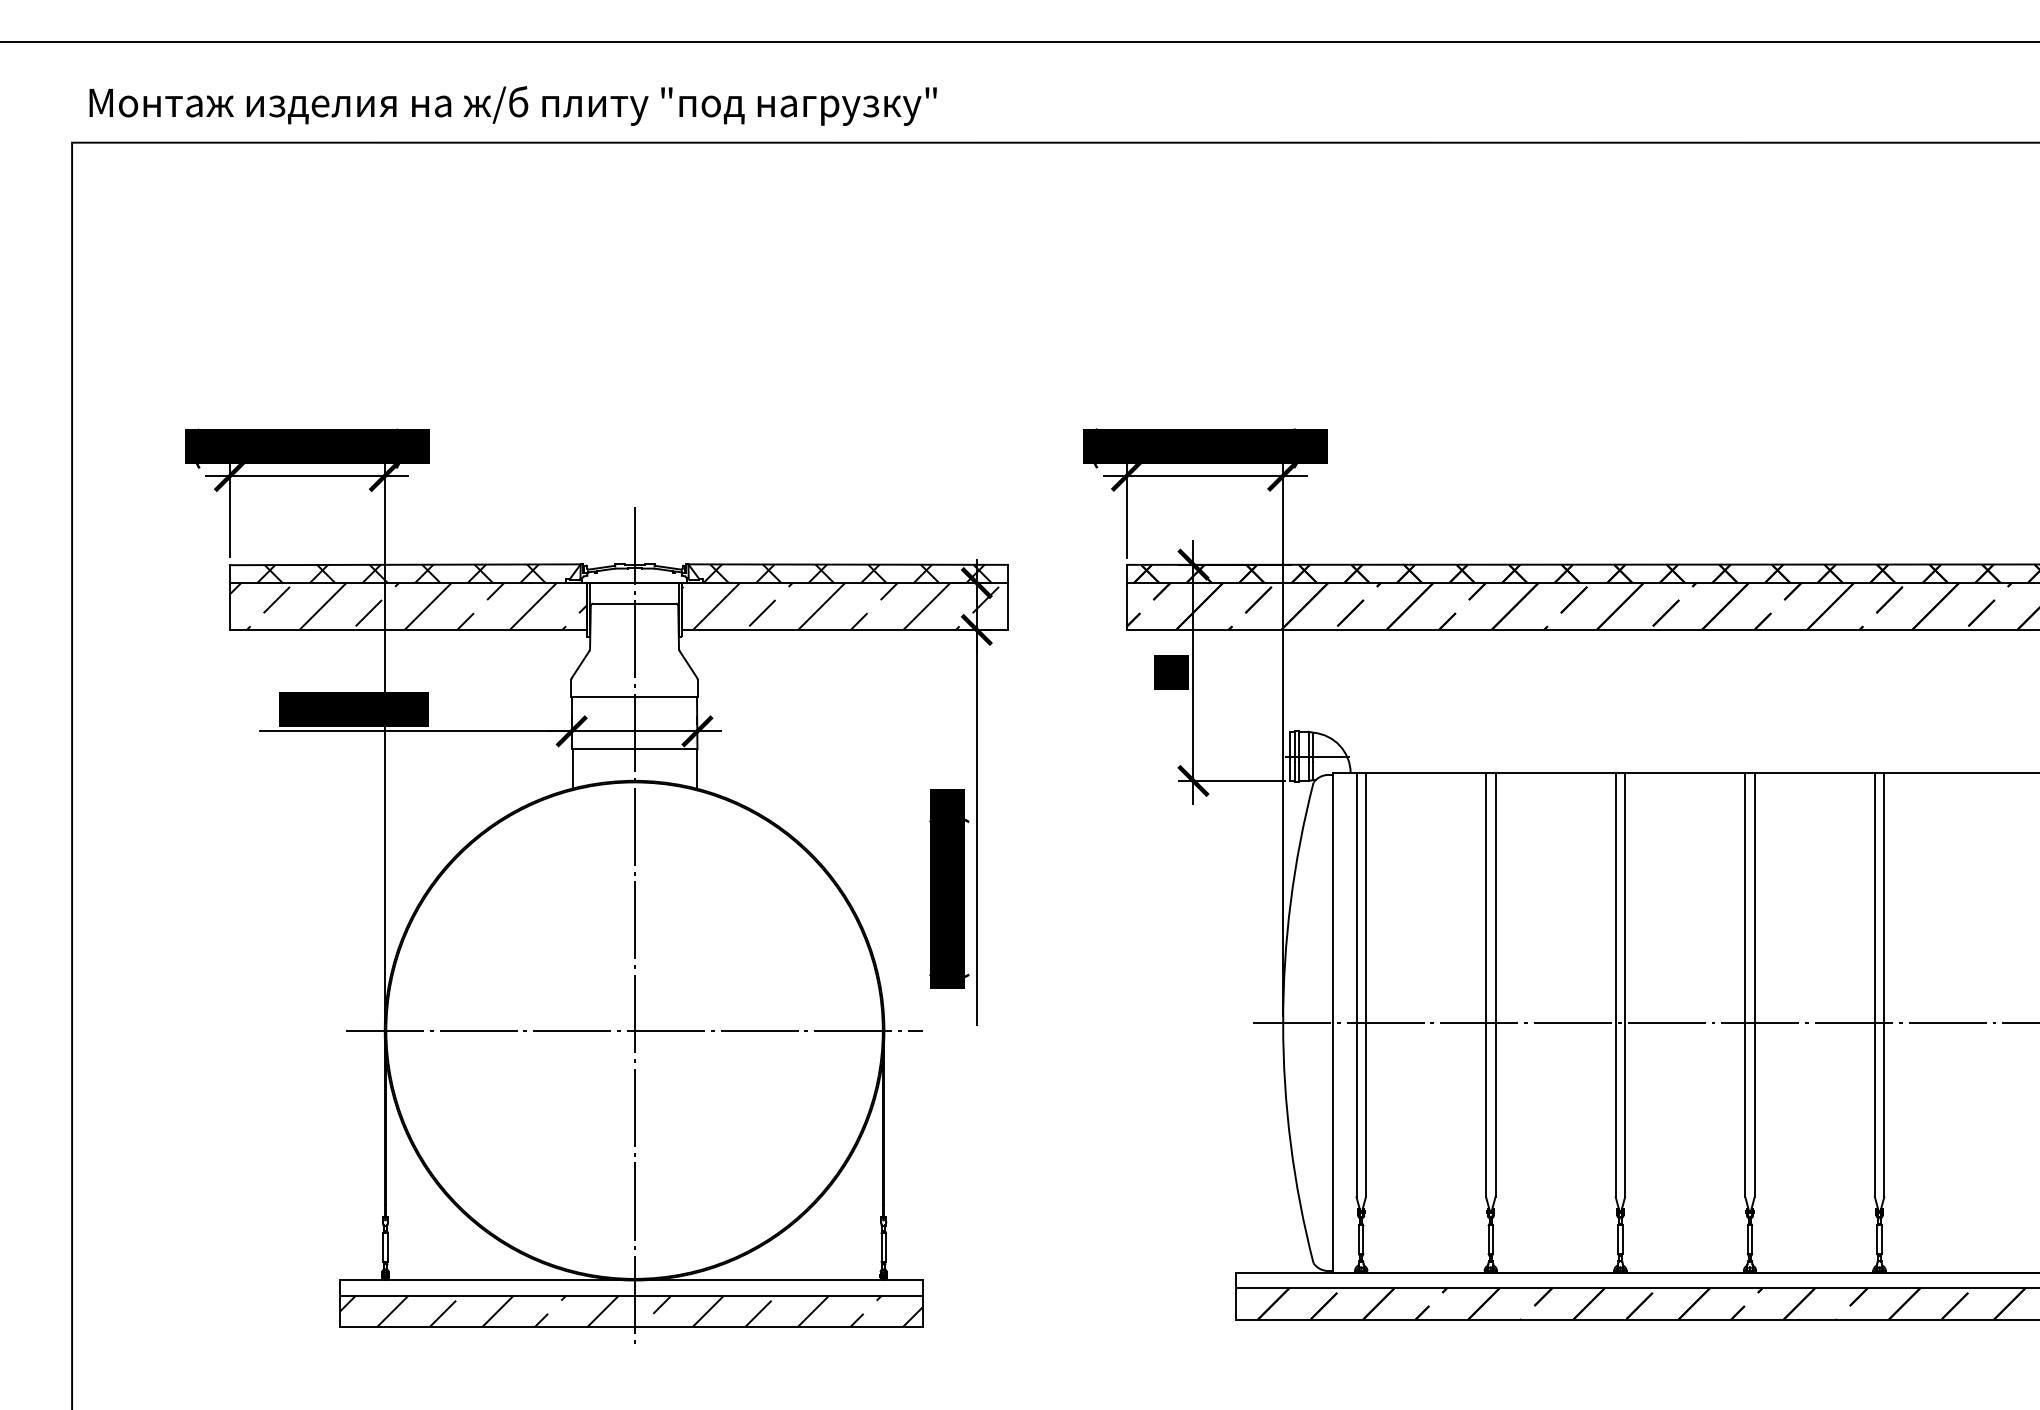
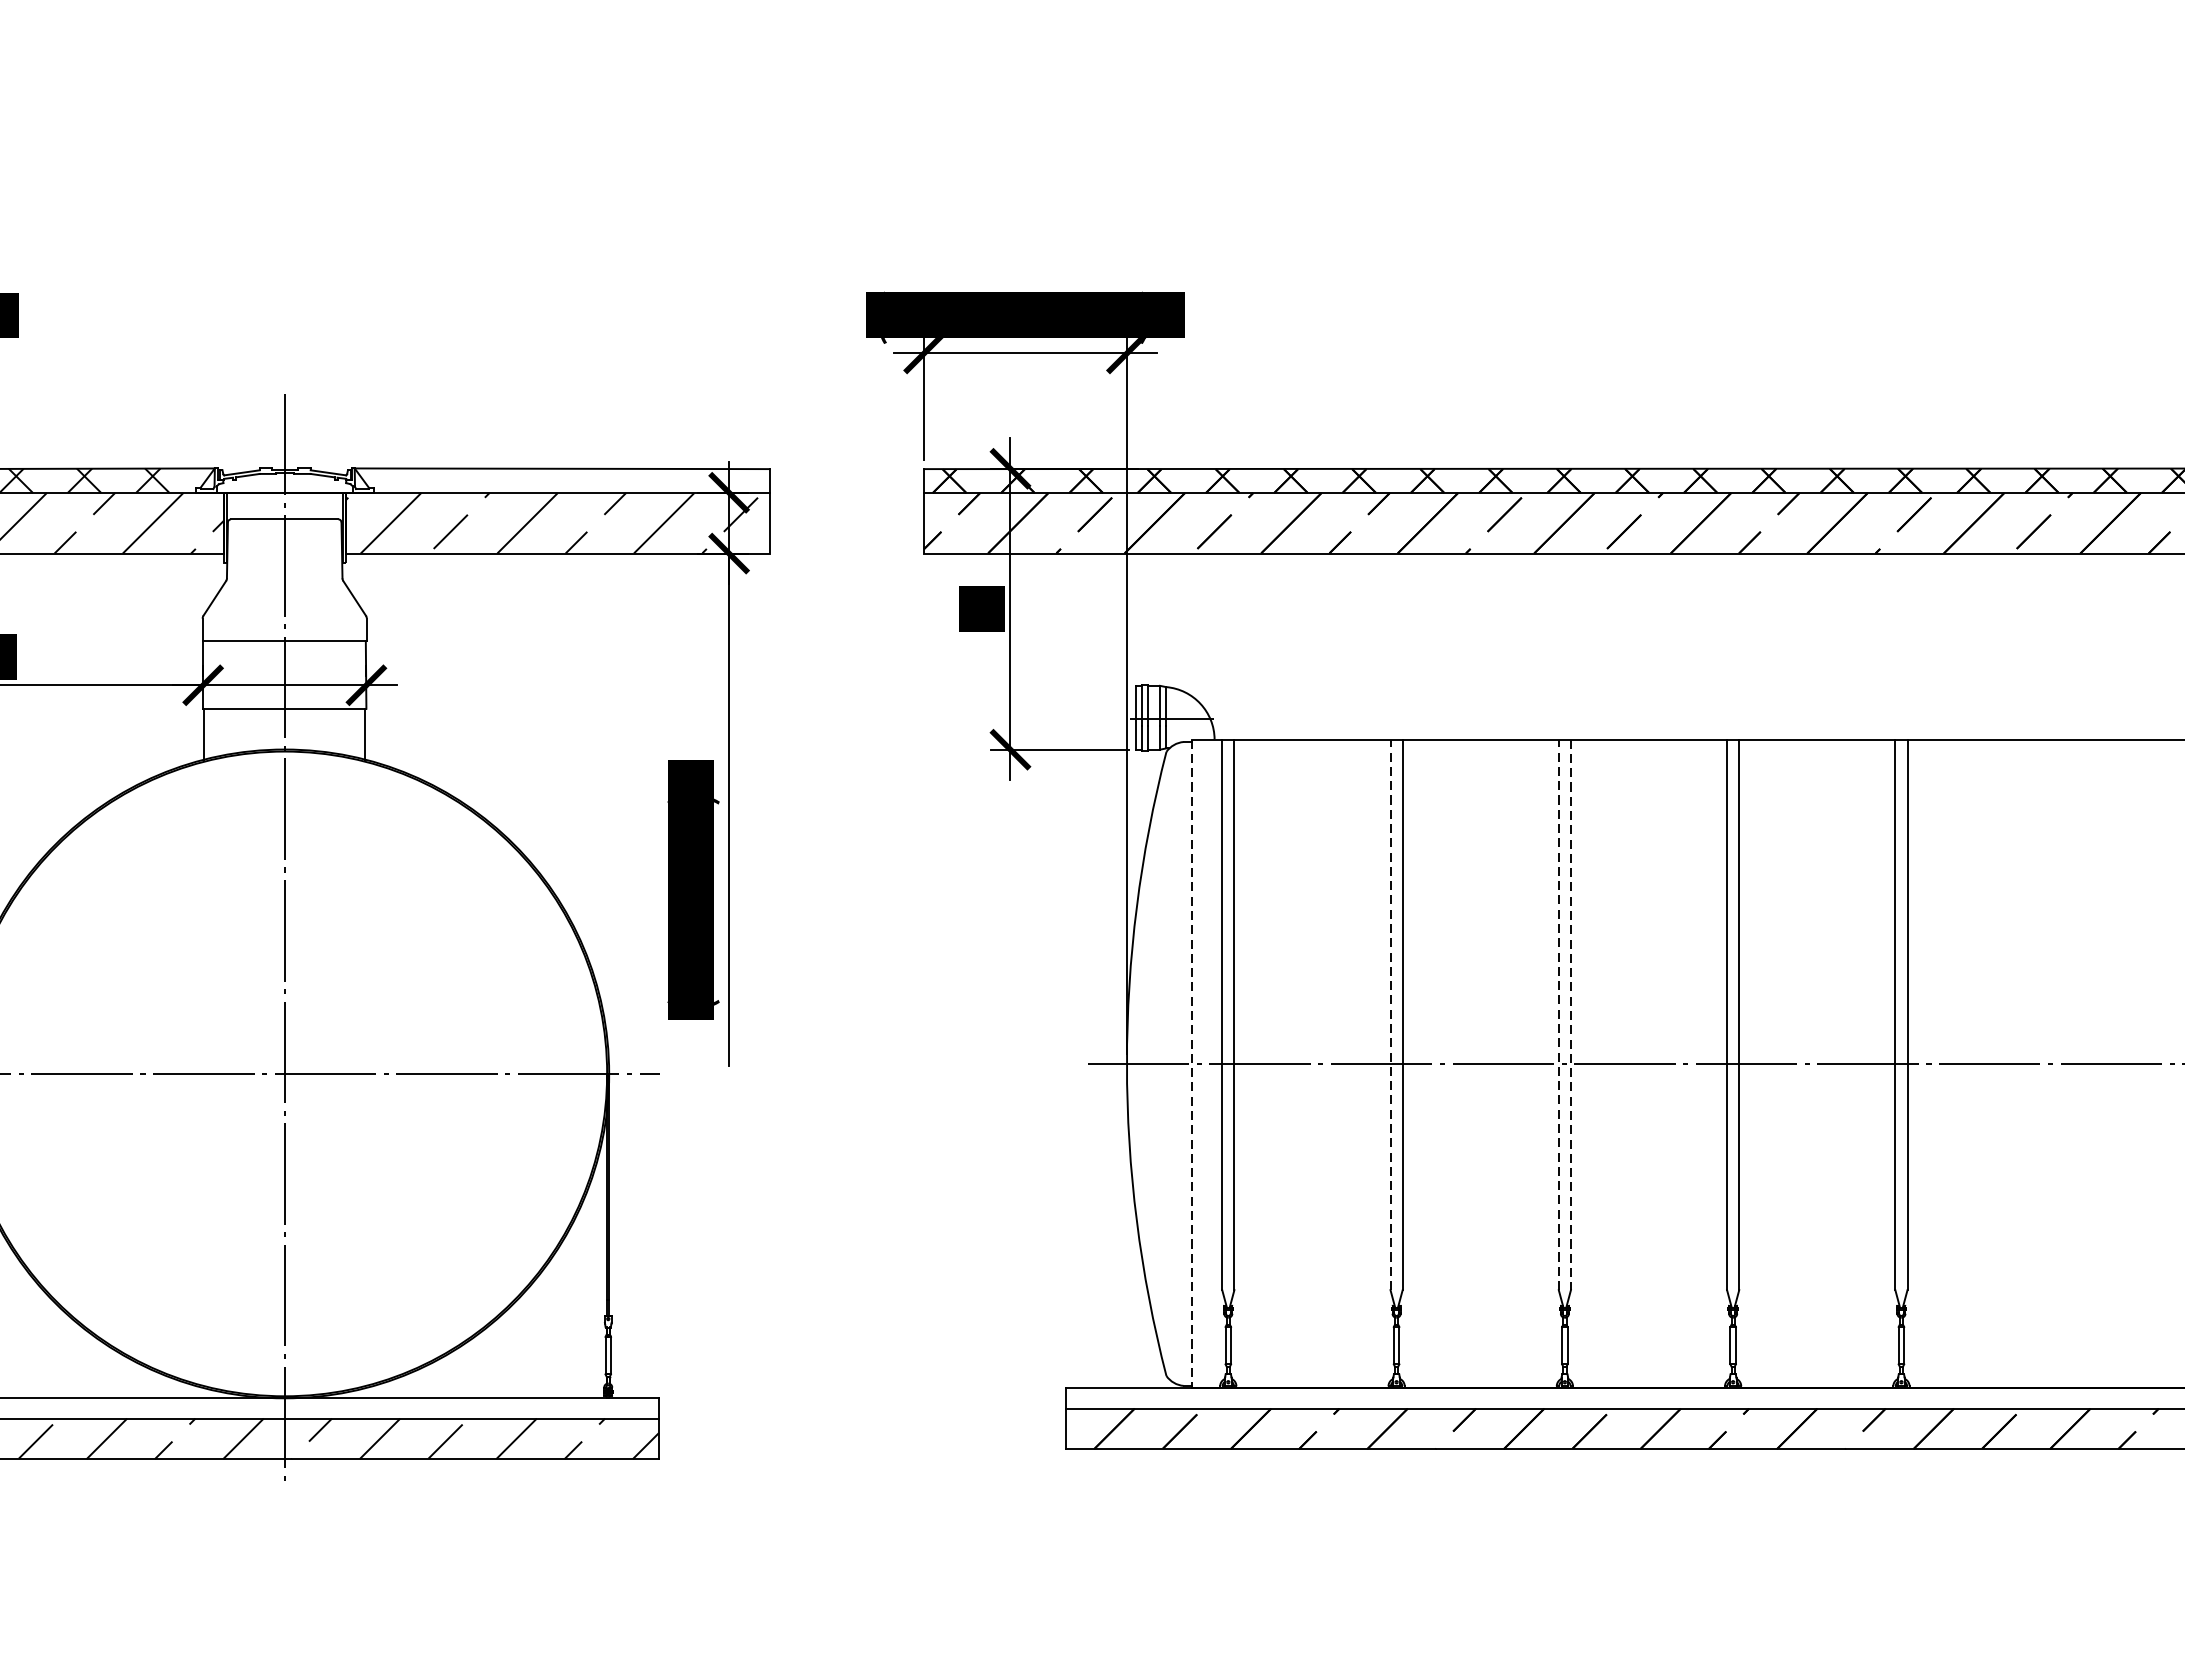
hatch: (847, 573) -> (561, 480), removed
line: (1486, 984) -> (1390, 1013), solid -> dashed
line: (1615, 984) -> (1558, 1013), solid -> dashed
line: (1625, 985) -> (1571, 1015), solid -> dashed
line: (1333, 1022) -> (1192, 1063), solid -> dashed

